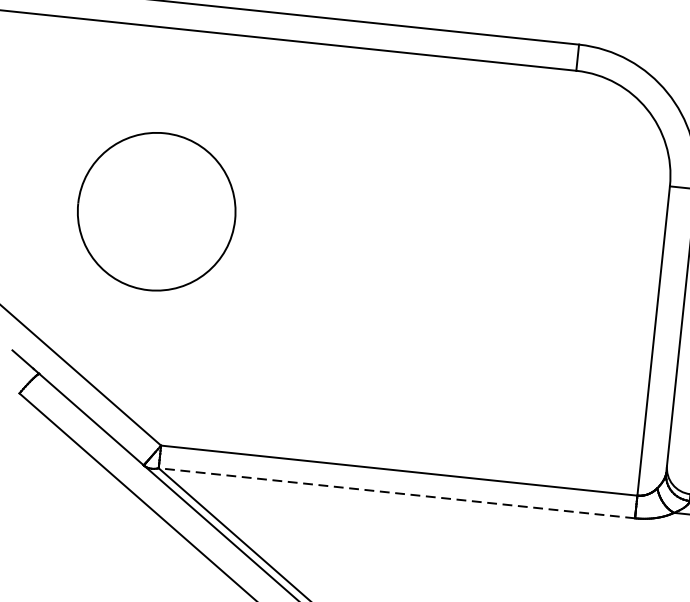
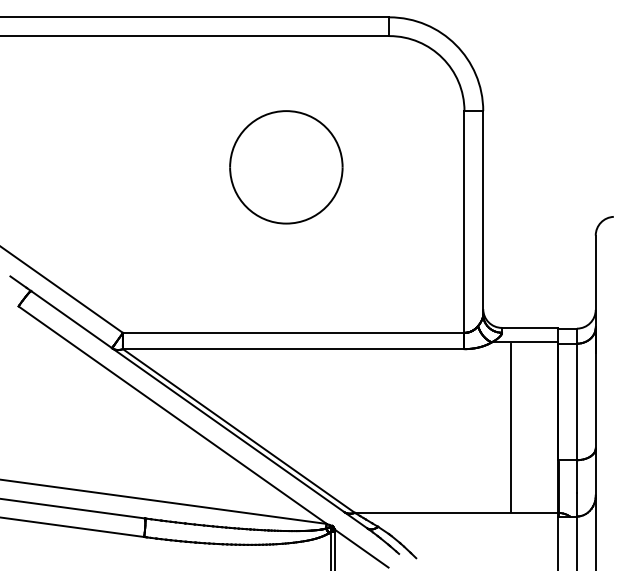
part: (156, 211) -> (286, 167), moved
line: (396, 493) -> (293, 349), dashed -> solid

